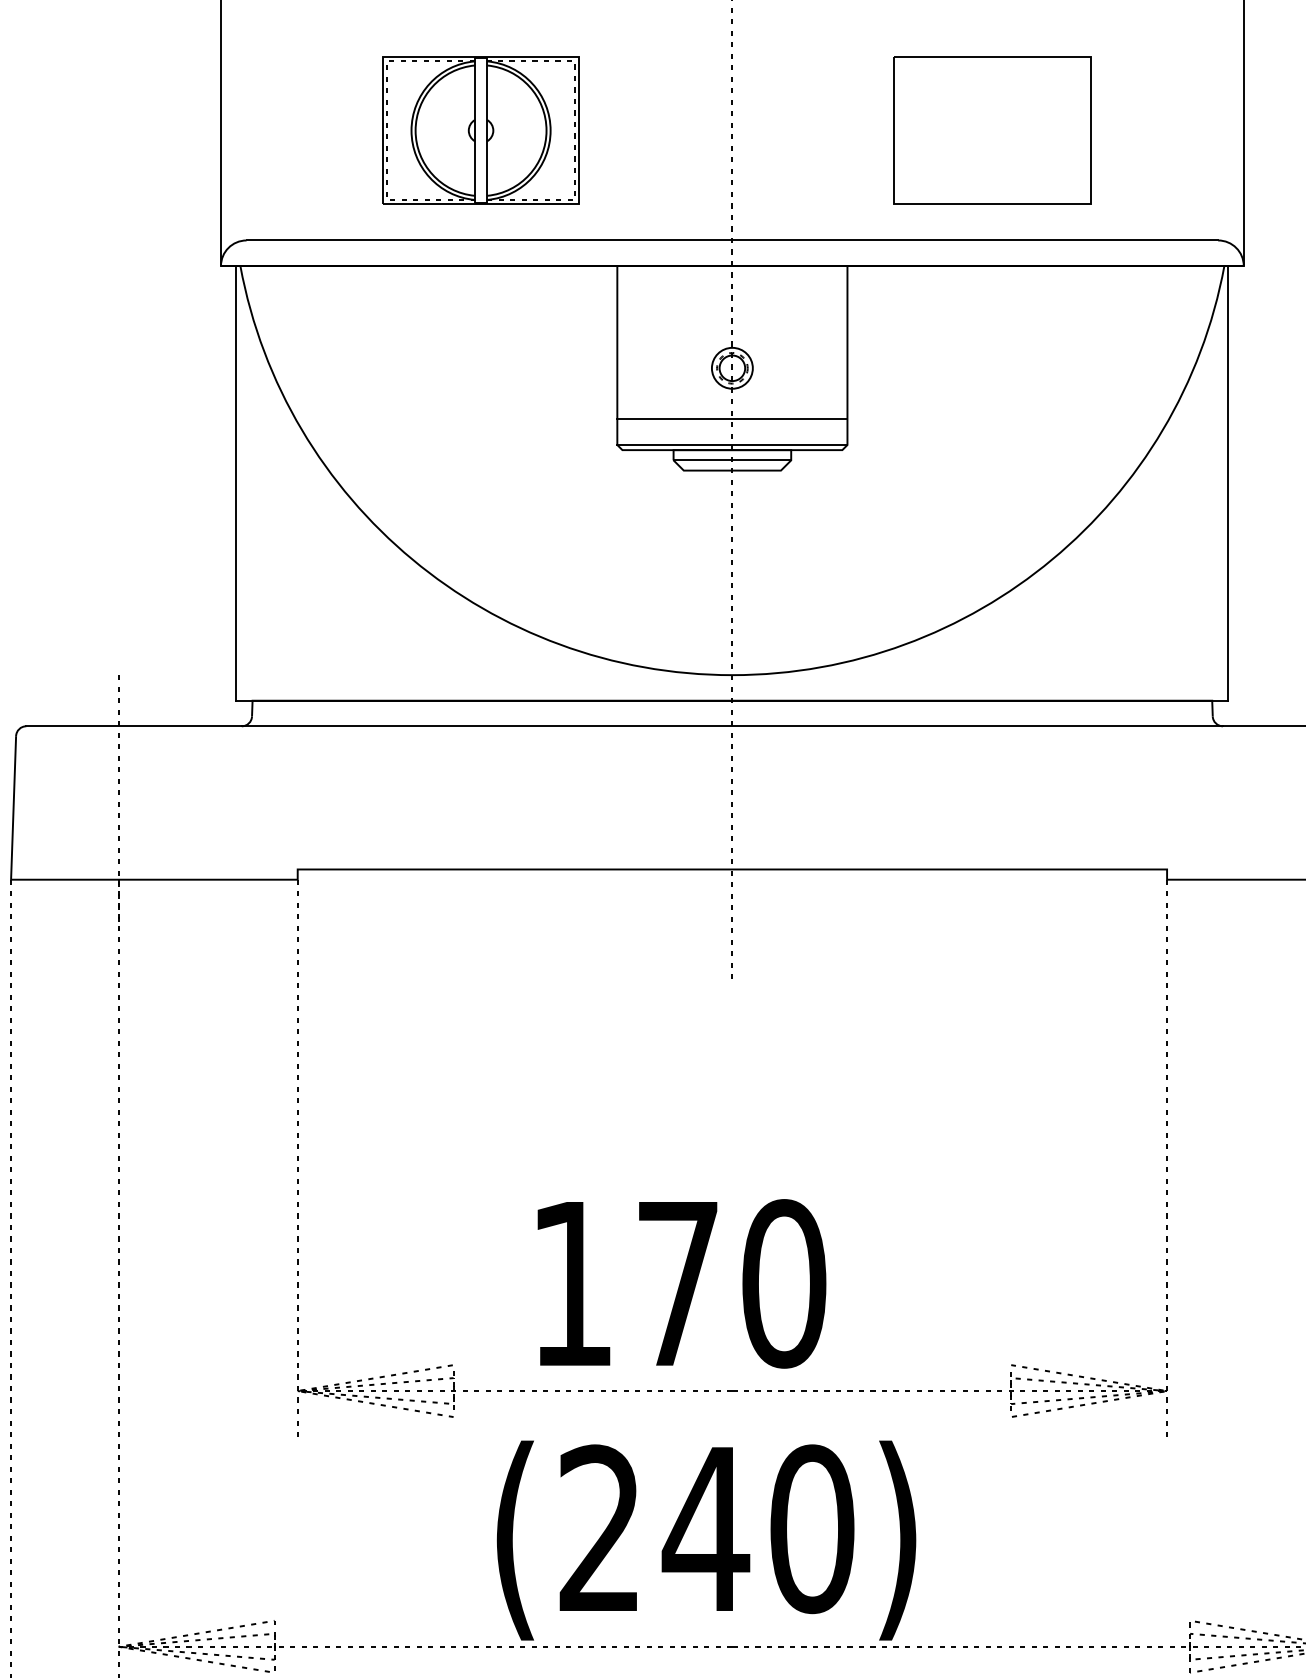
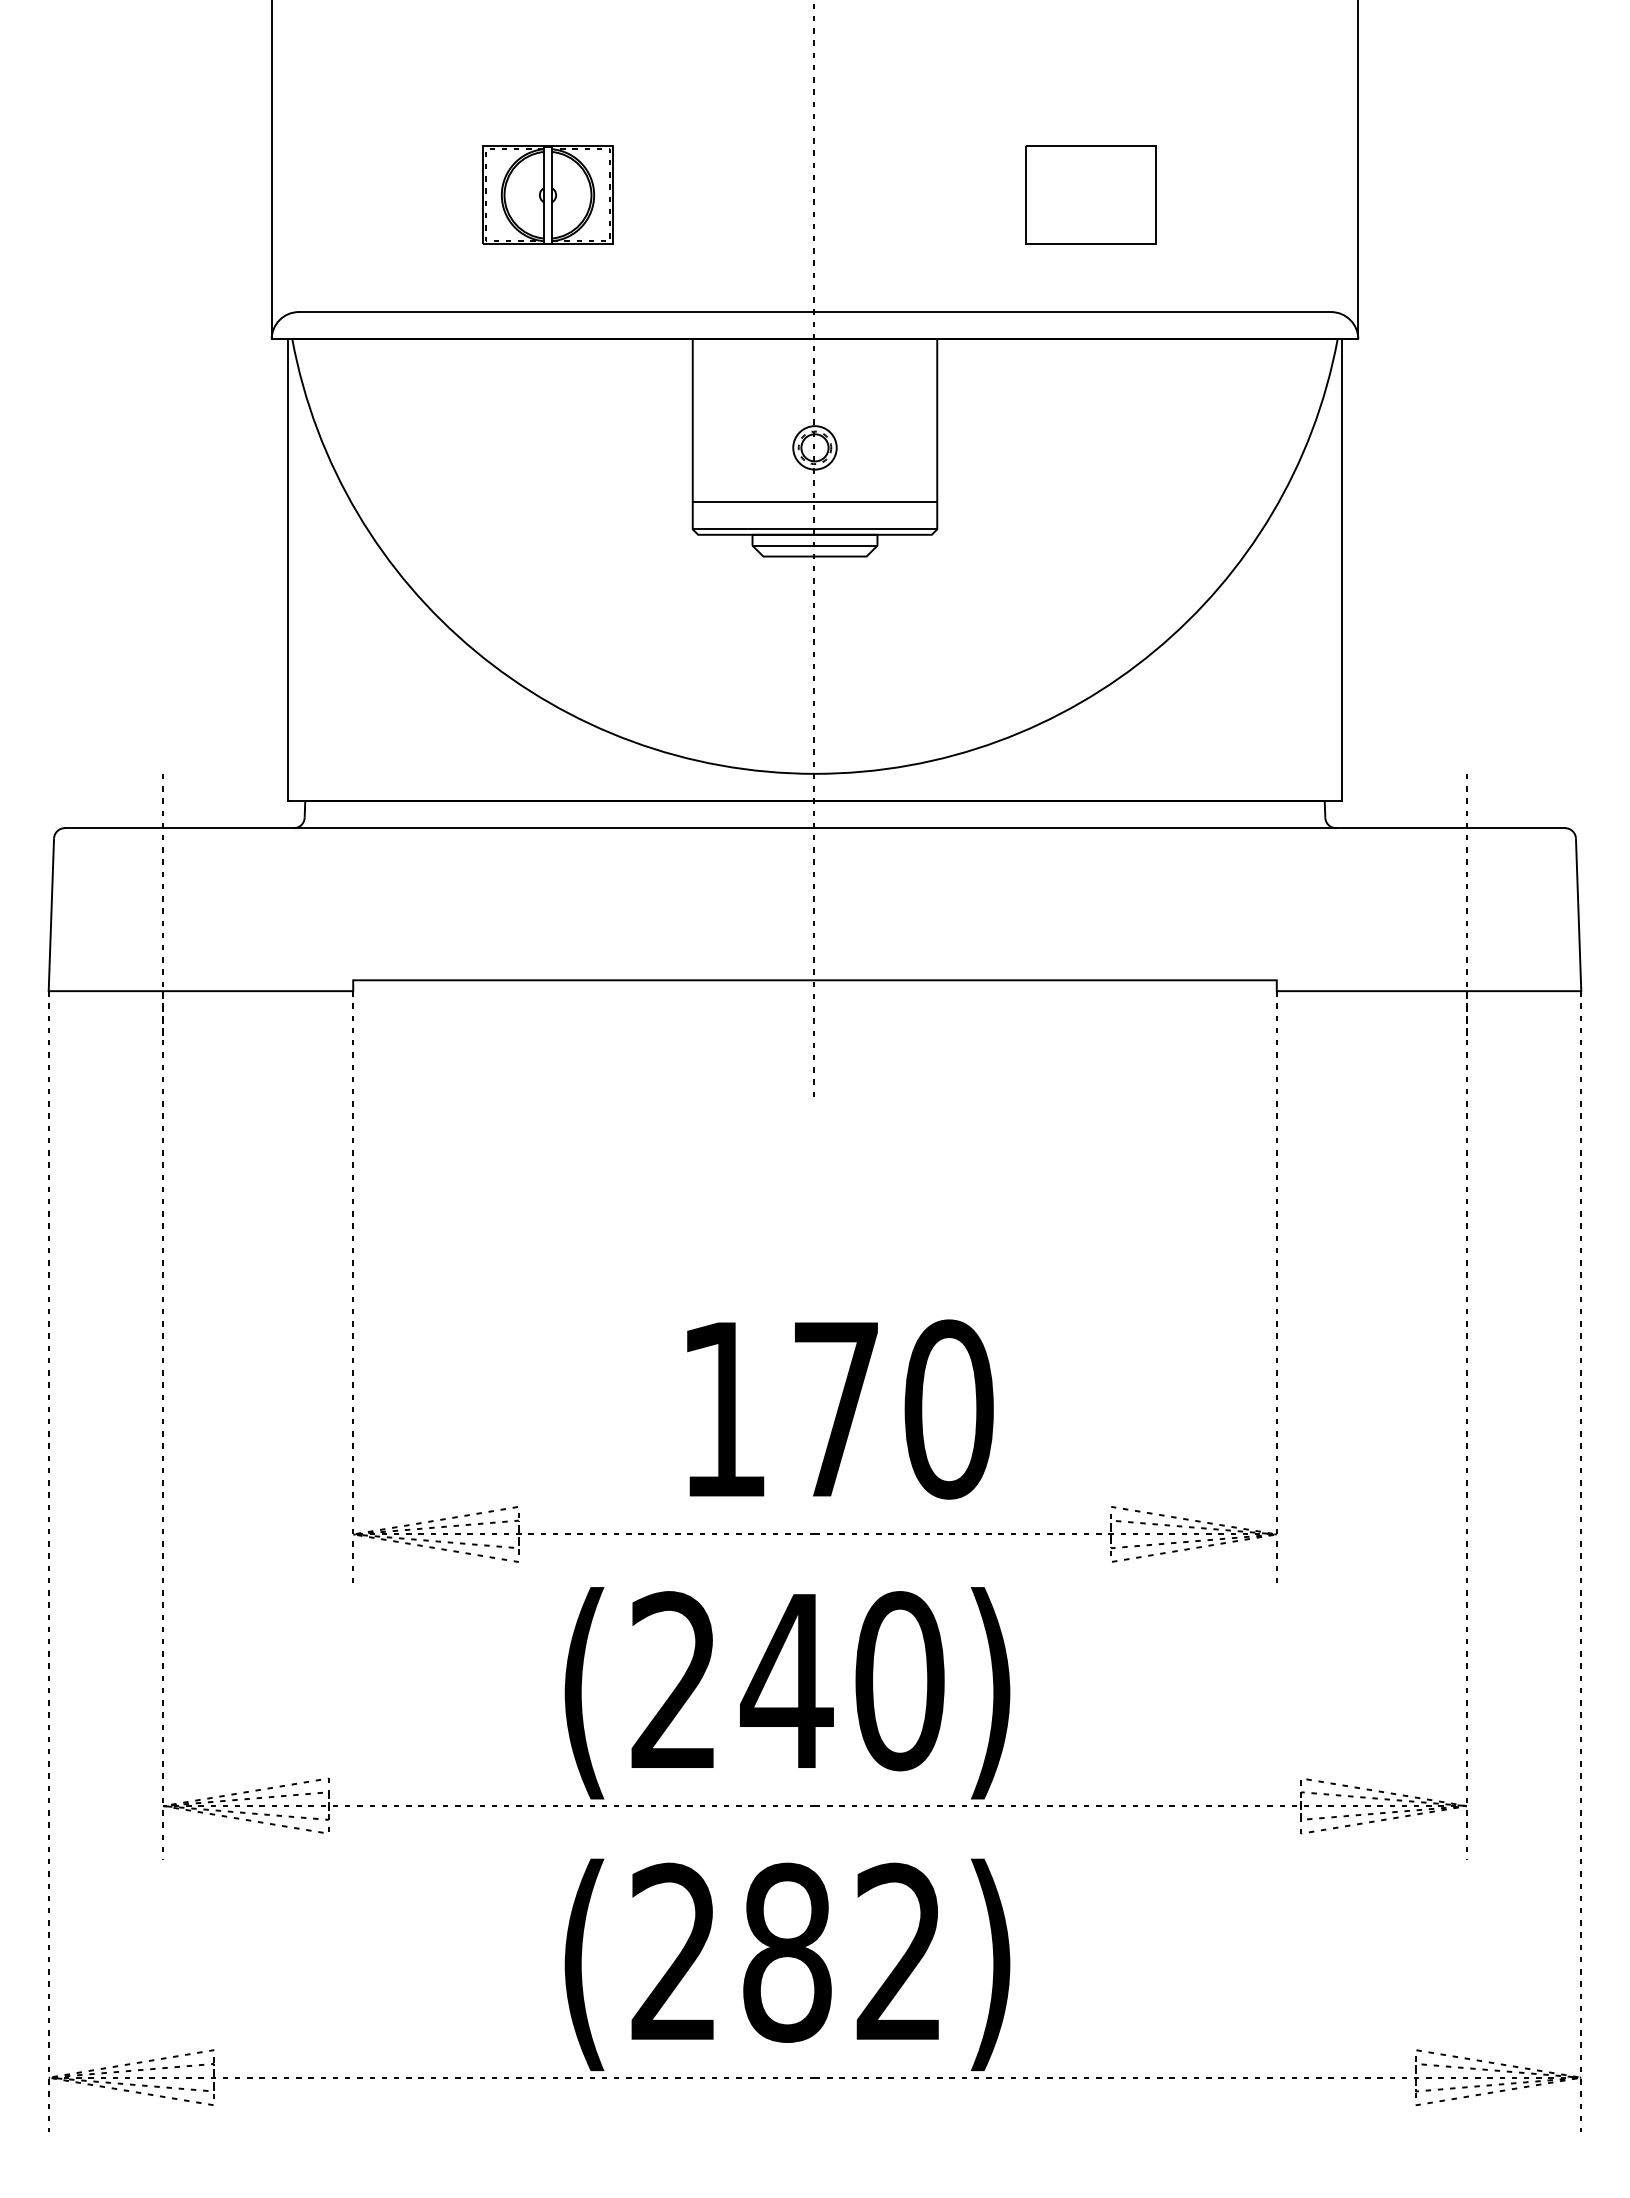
part: (480, 129) -> (547, 194), size x0.62
part: (991, 129) -> (1090, 194), size x0.62
text: (682, 1283) -> (840, 1409), moved

